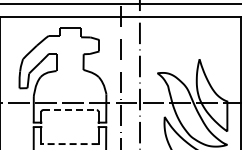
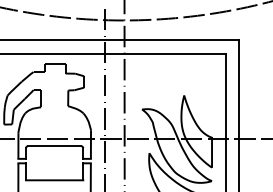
line: (69, 110) -> (54, 146), dashed -> solid
line: (69, 144) -> (54, 180), dashed -> solid

